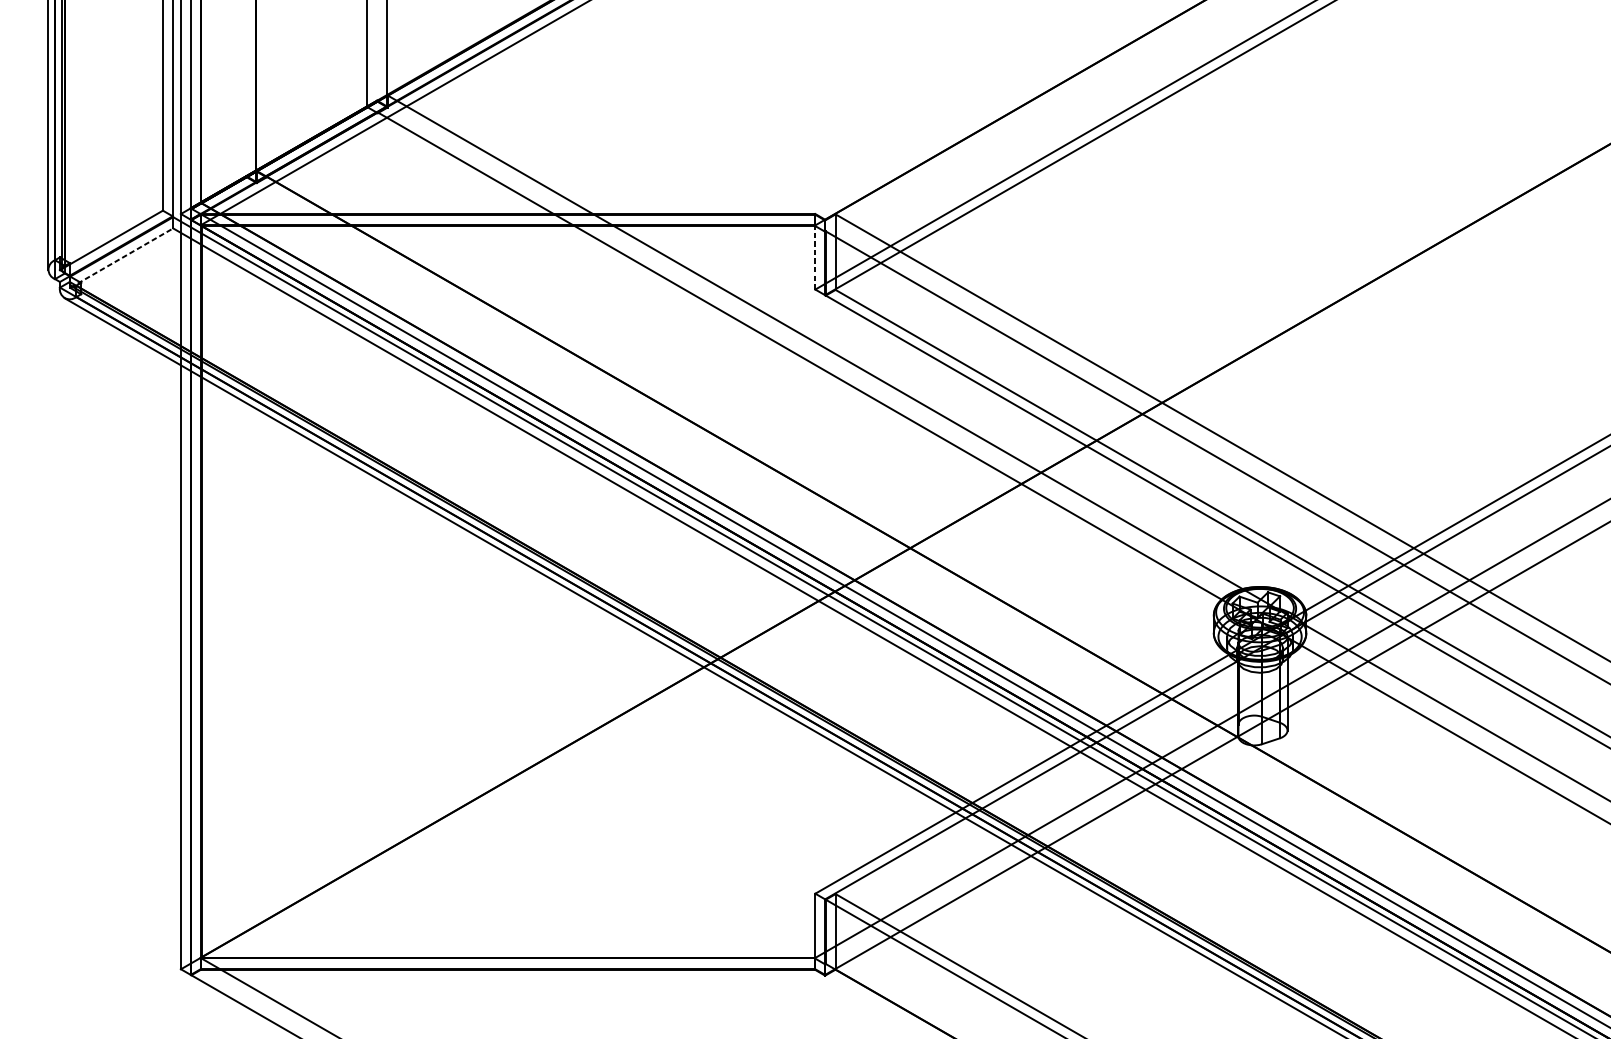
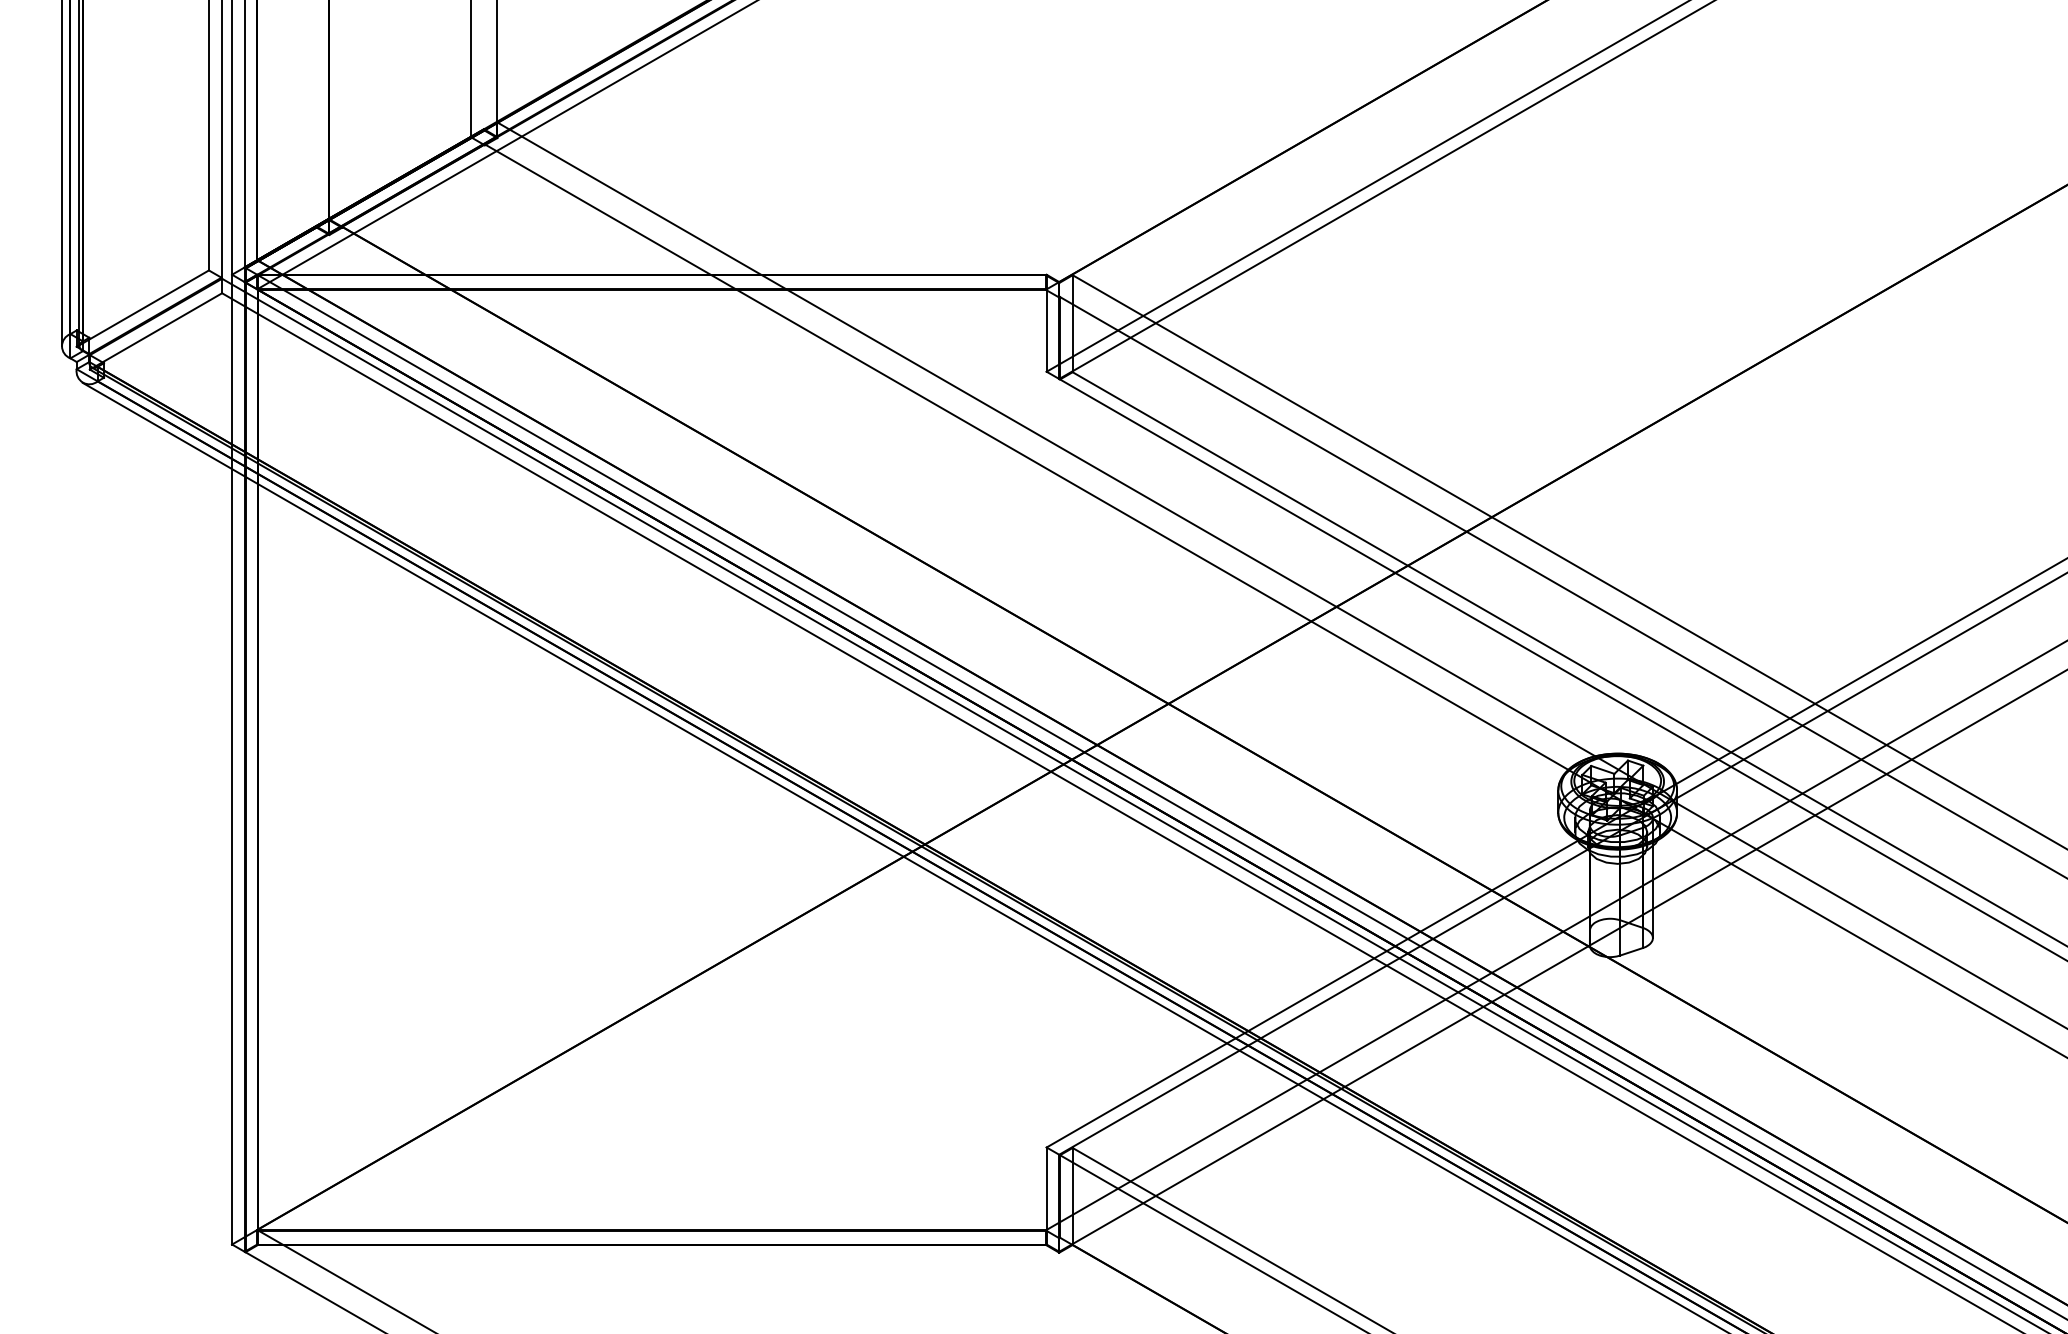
line: (815, 257) -> (1046, 330), dashed -> solid
line: (122, 258) -> (156, 331), dashed -> solid

